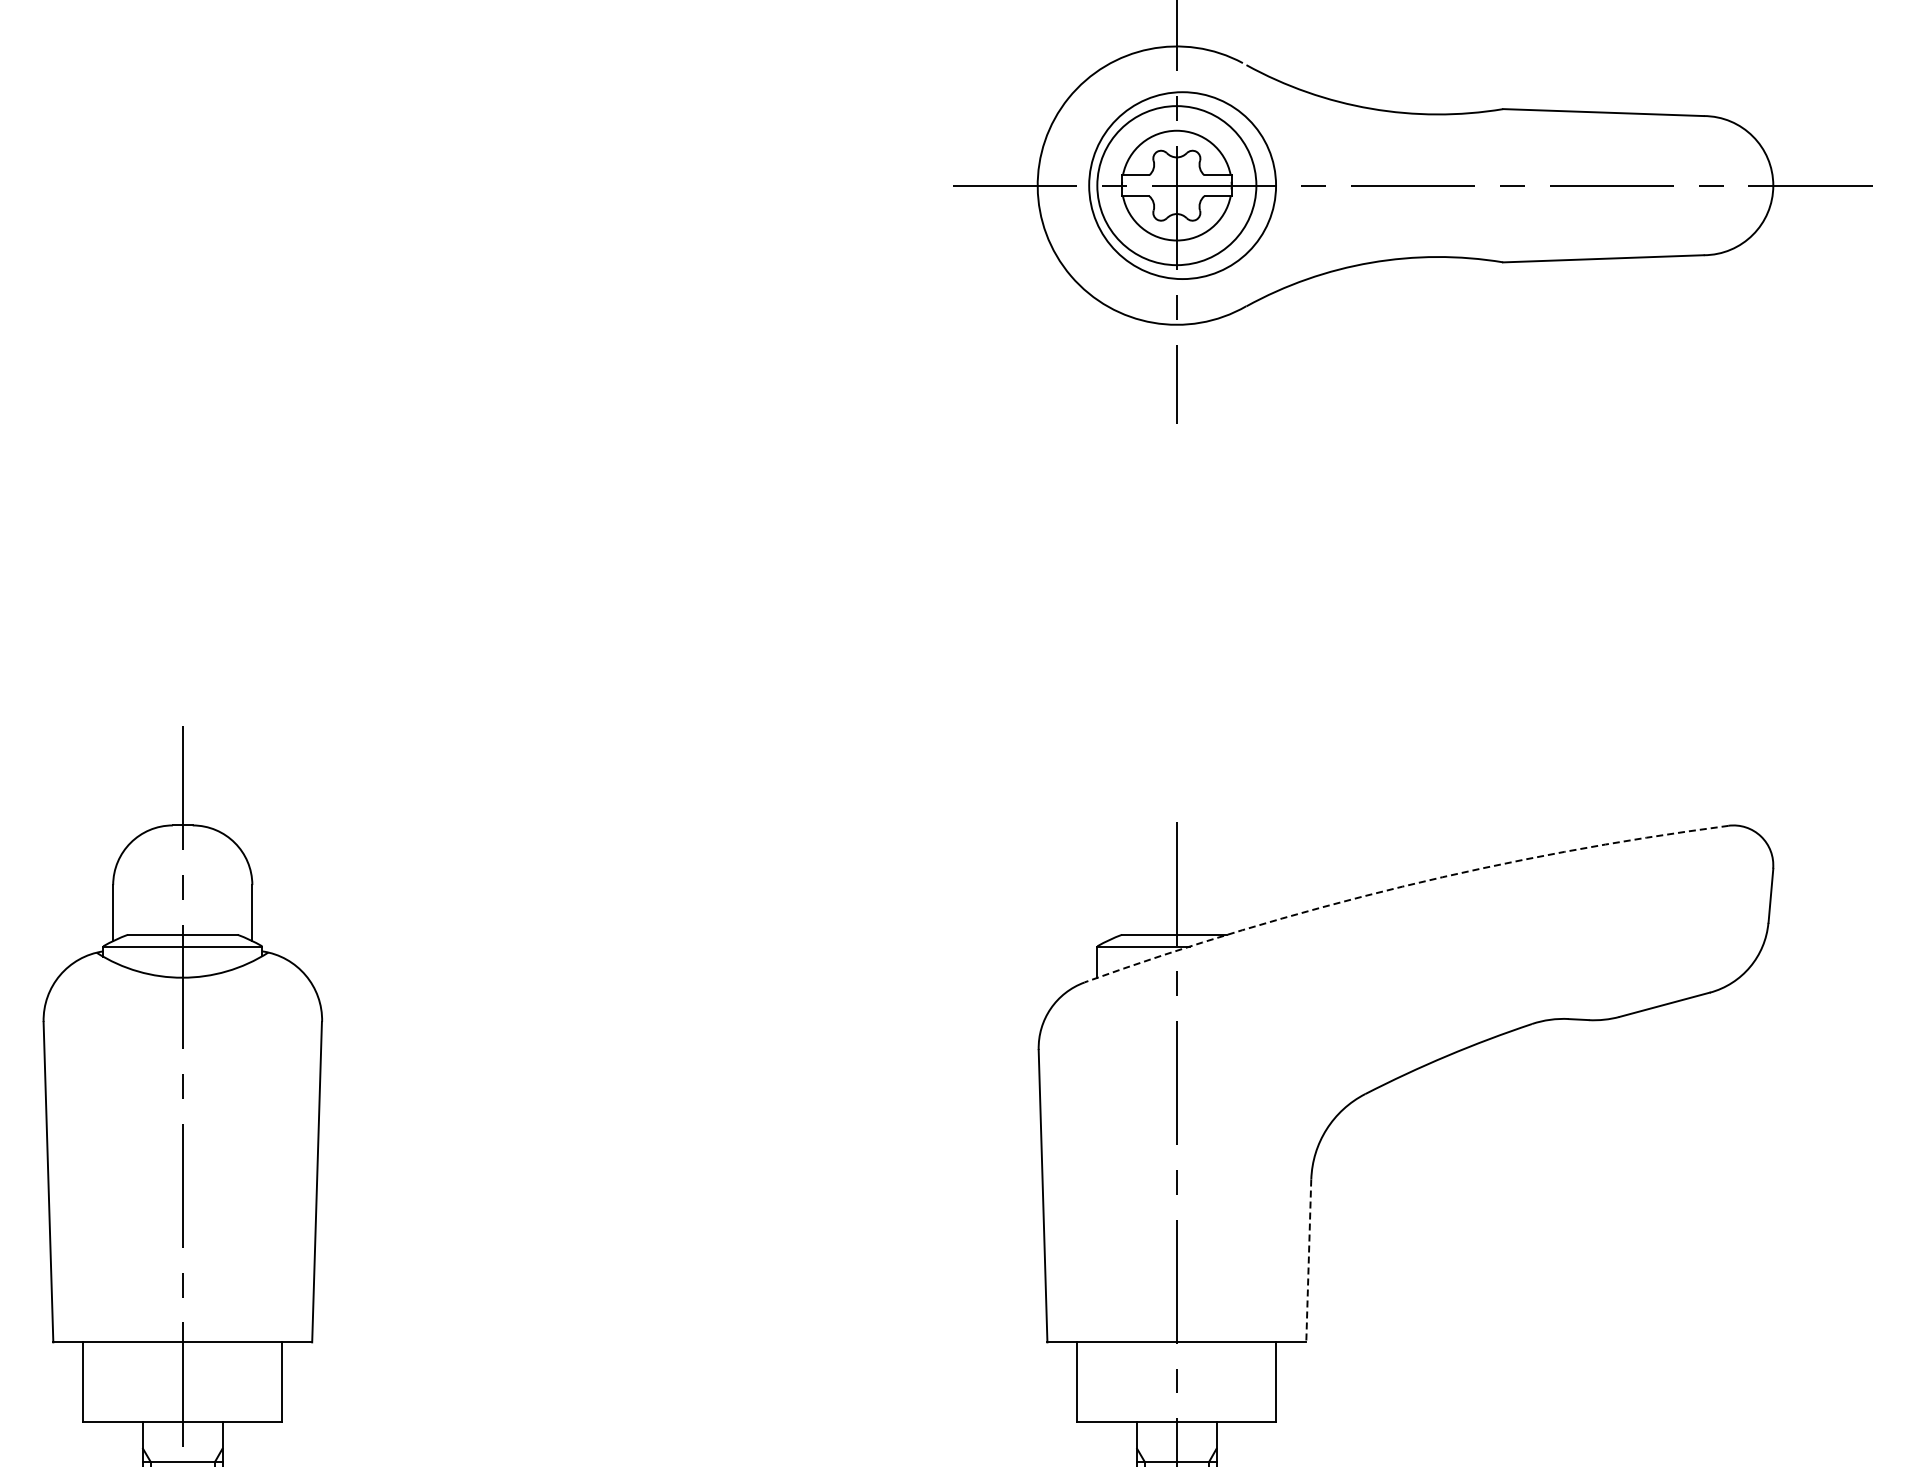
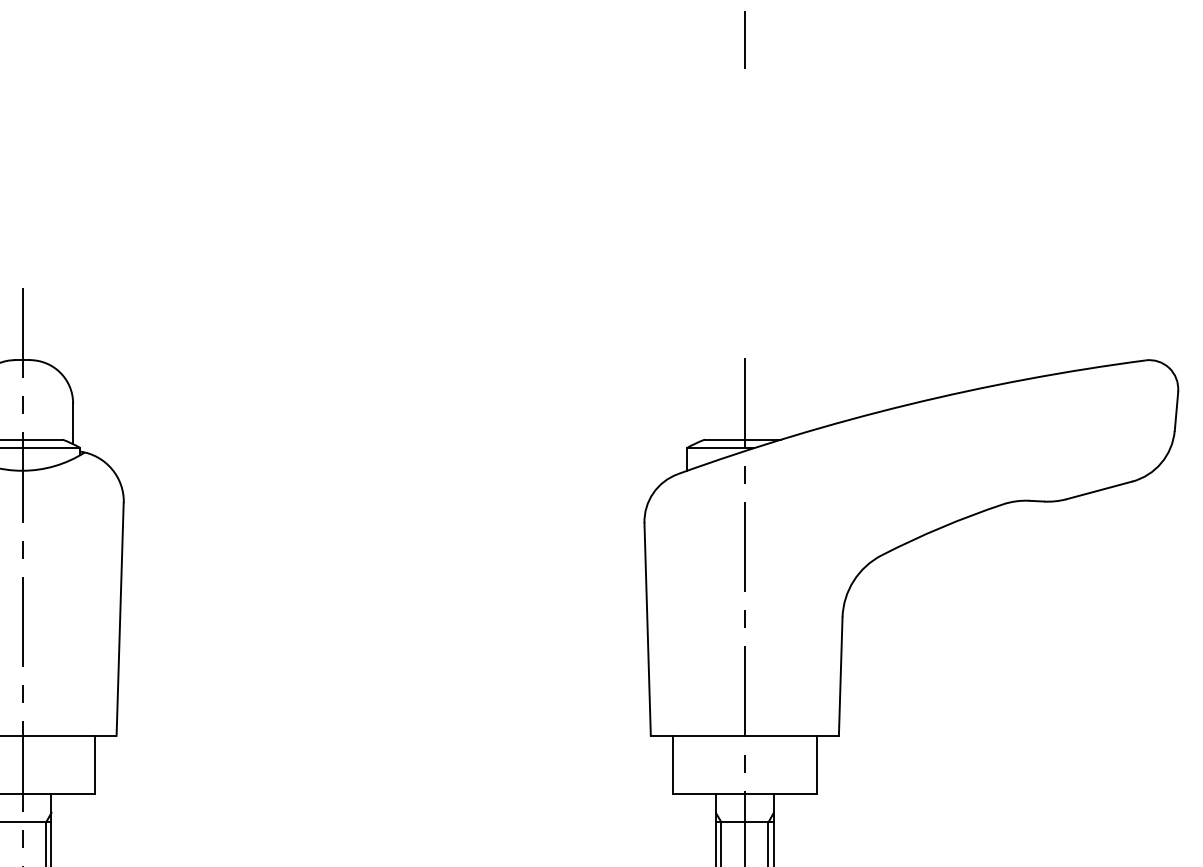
arc: (1402, 886) -> (908, 404), dashed -> solid
line: (1308, 1261) -> (840, 676), dashed -> solid

